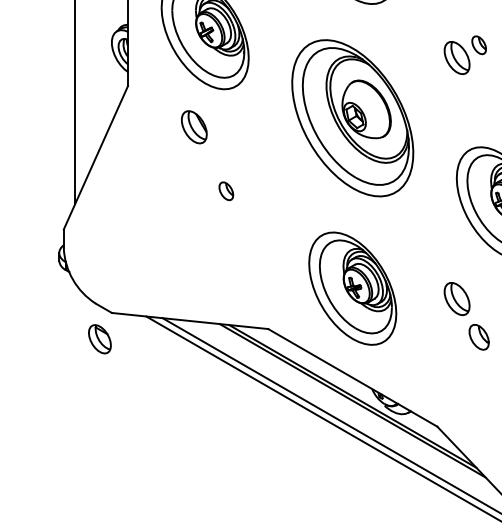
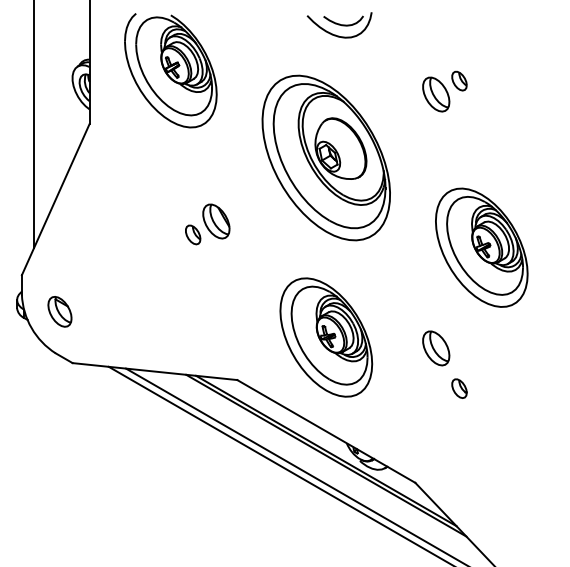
part: (194, 127) -> (216, 221), moved
part: (479, 337) -> (459, 388), size x0.71
part: (99, 338) -> (59, 311), moved

